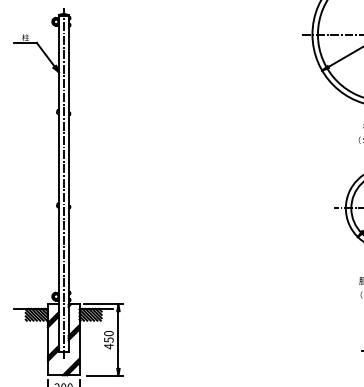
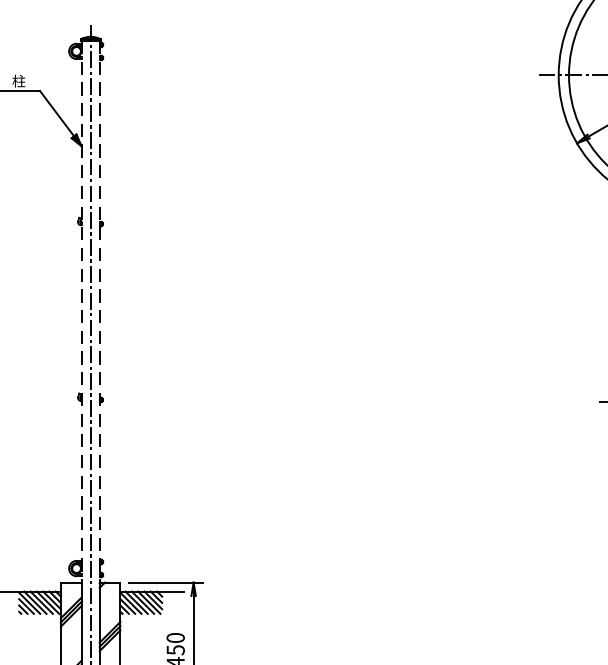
line: (58, 160) -> (80, 312), solid -> dashed
line: (68, 160) -> (99, 312), solid -> dashed

